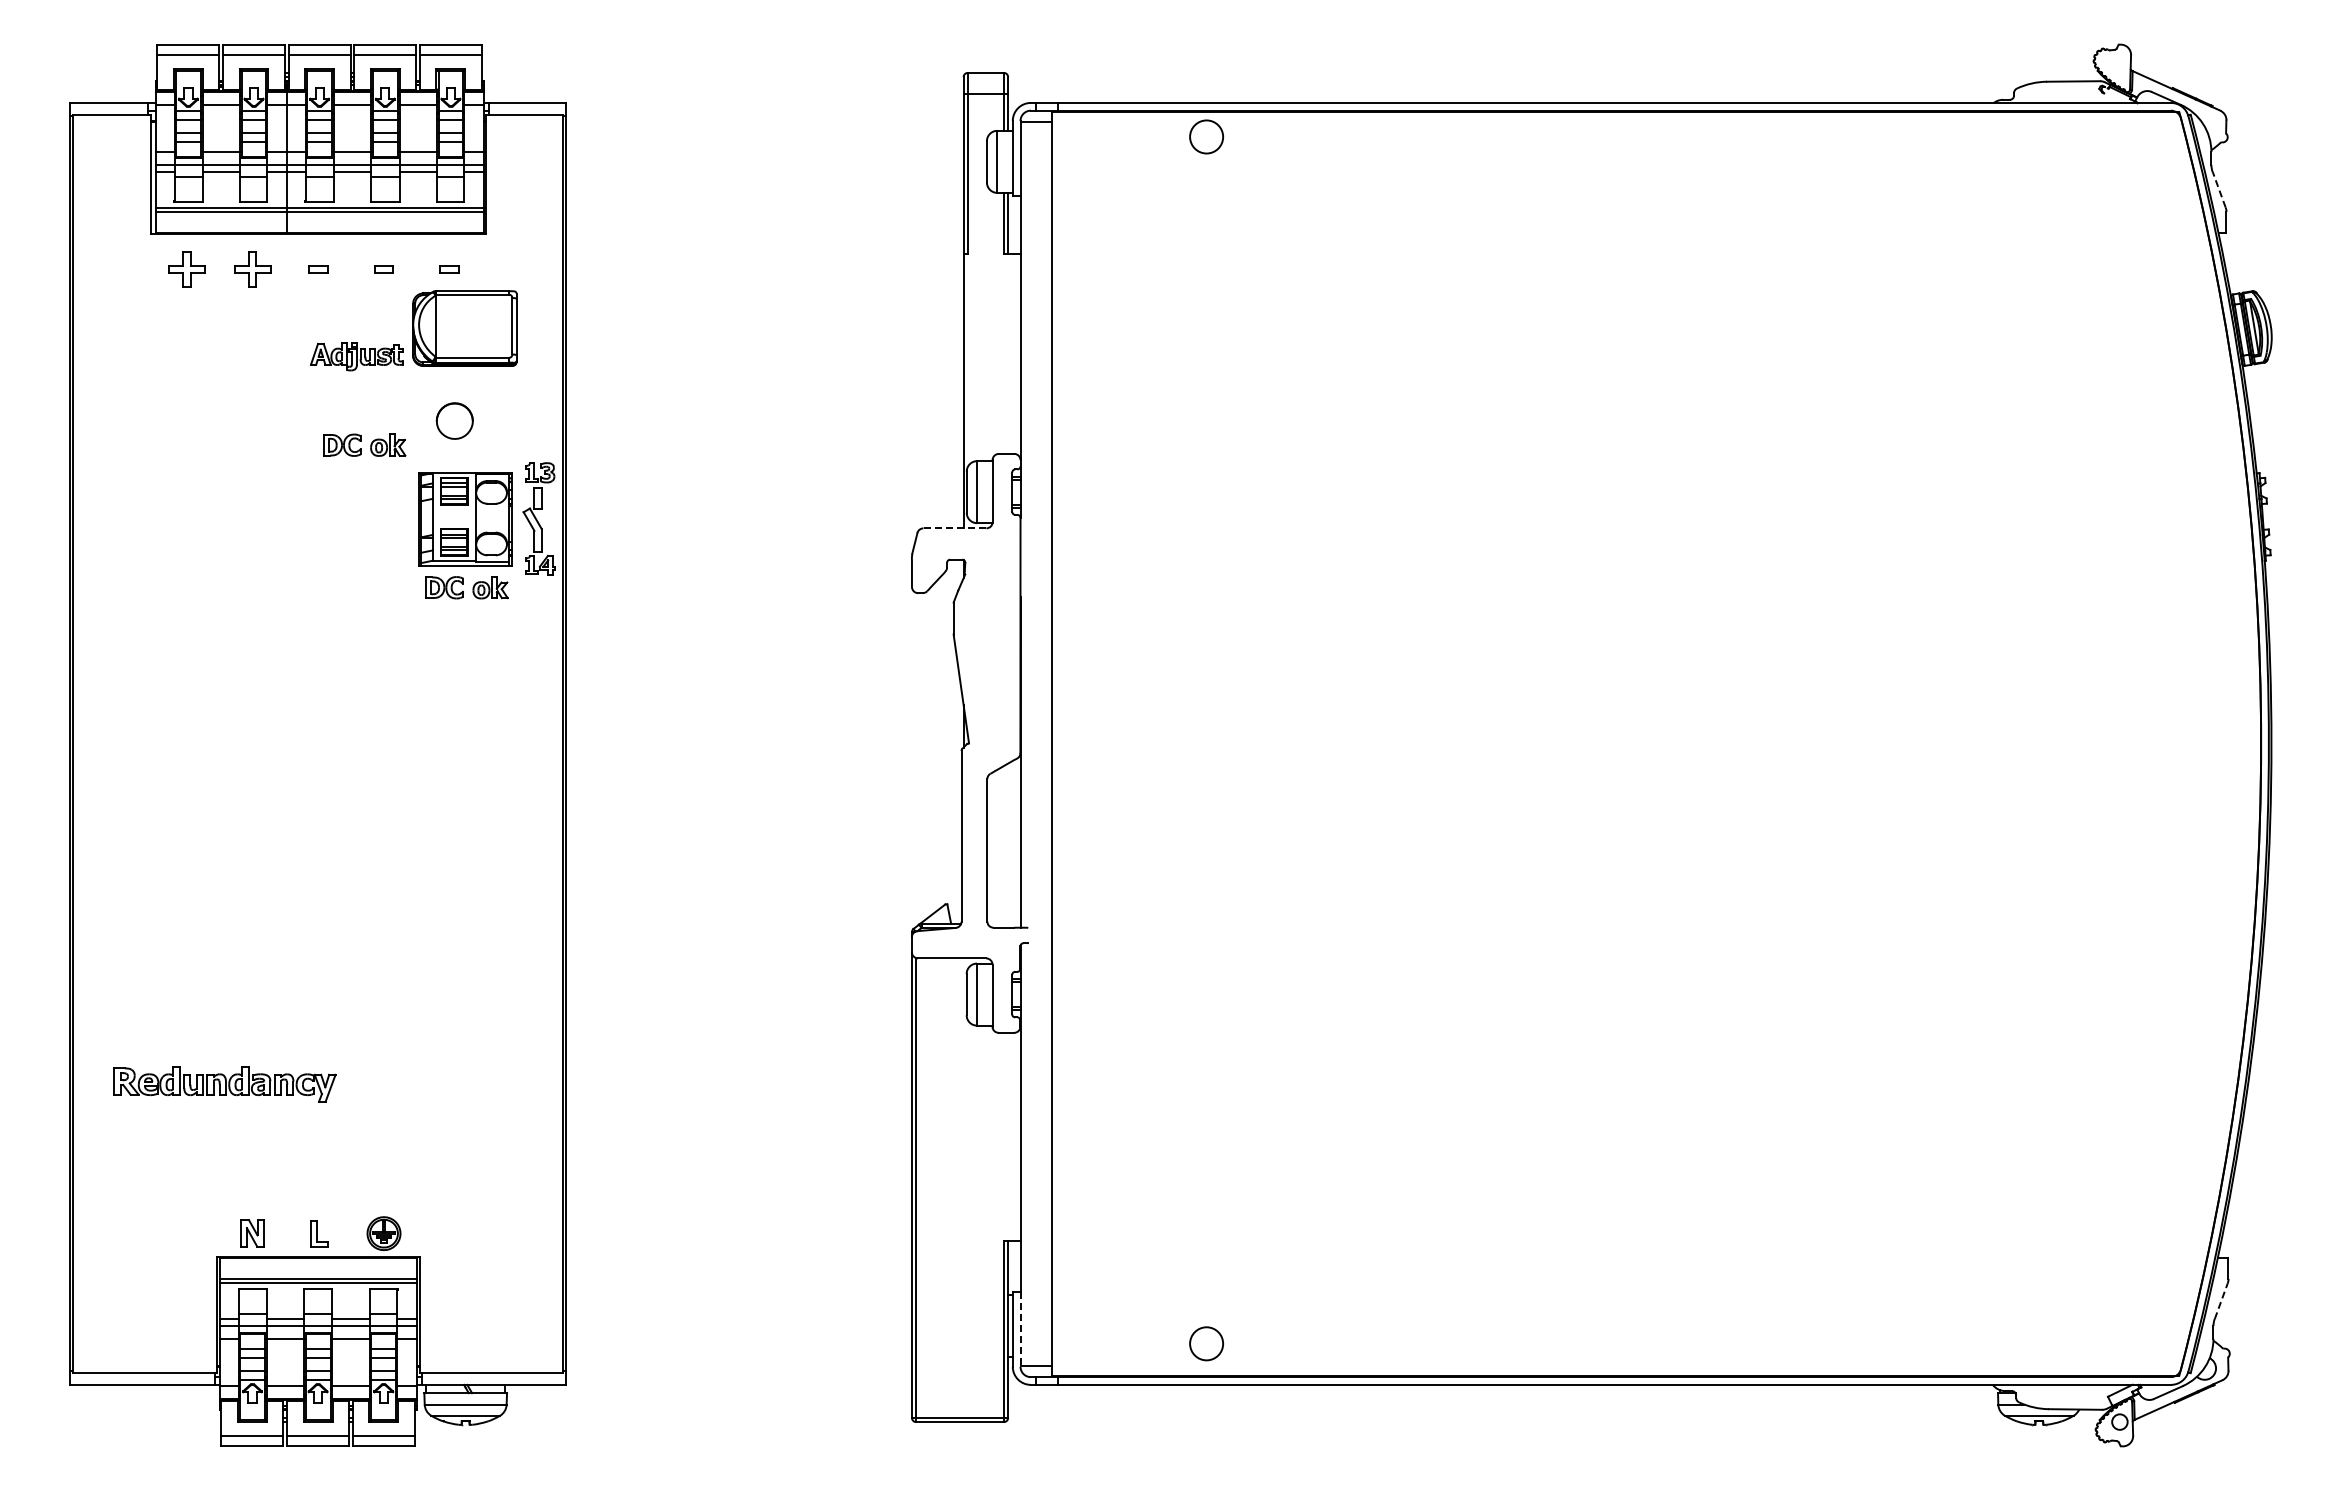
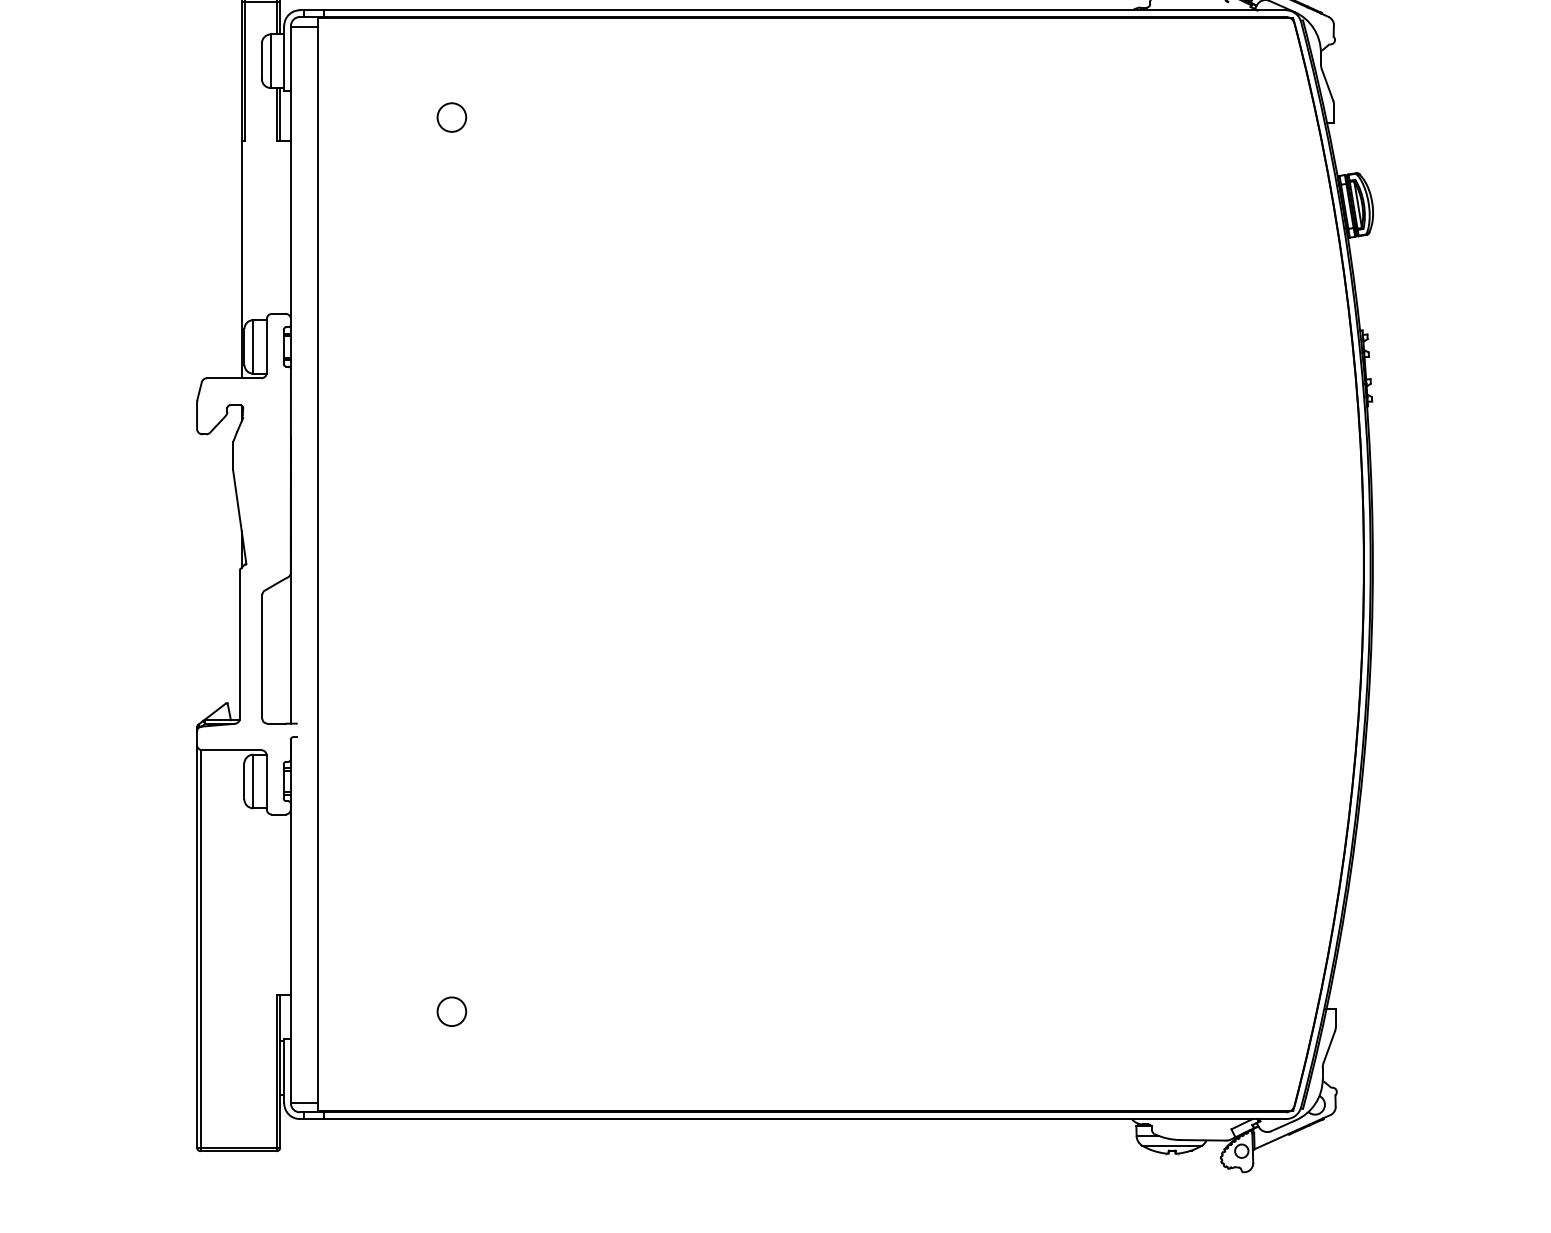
circle: (1206, 136) -> (451, 117), moved
line: (2219, 189) -> (1327, 85), dashed -> solid
line: (954, 528) -> (233, 378), dashed -> solid
line: (2221, 1301) -> (1329, 1046), dashed -> solid
line: (1020, 1329) -> (290, 1071), dashed -> solid
circle: (1206, 1343) -> (451, 1011), moved

